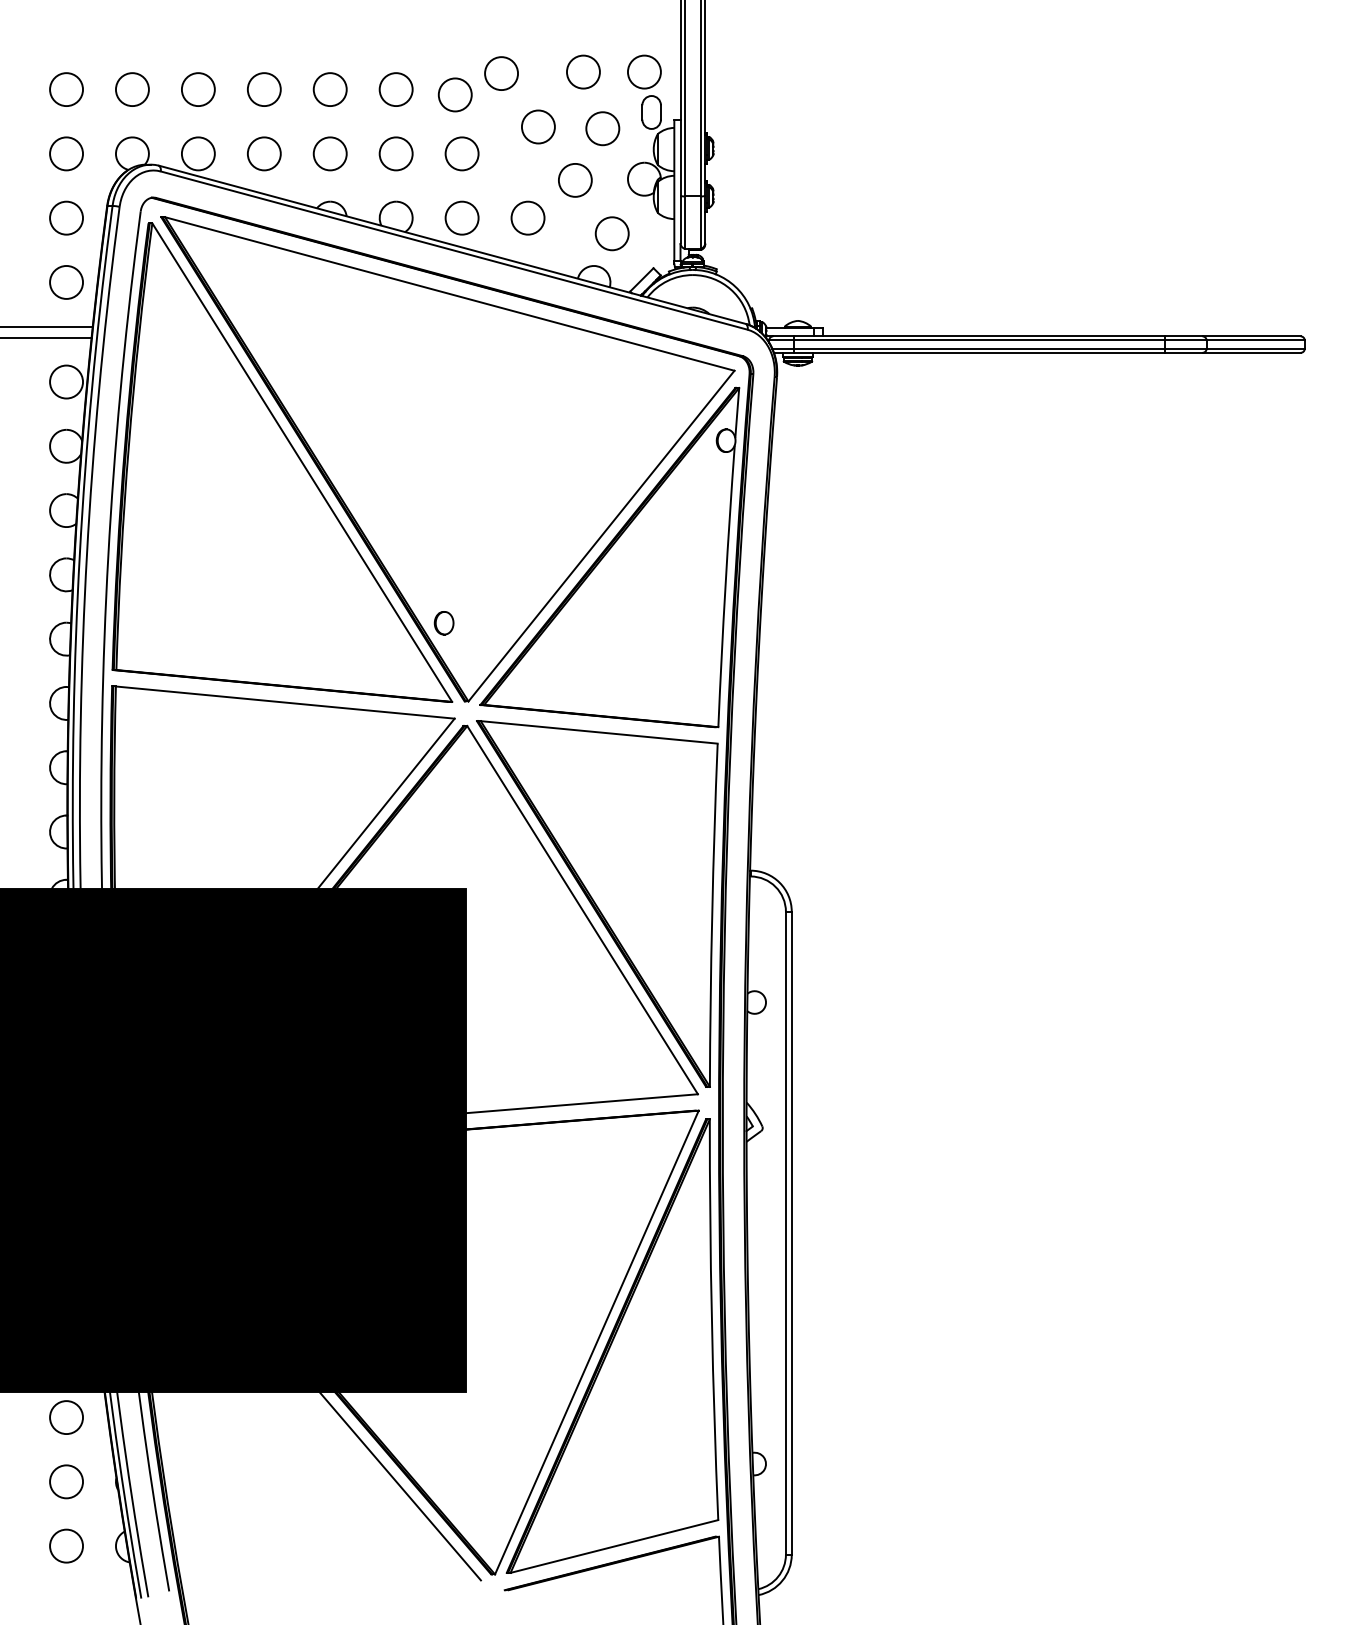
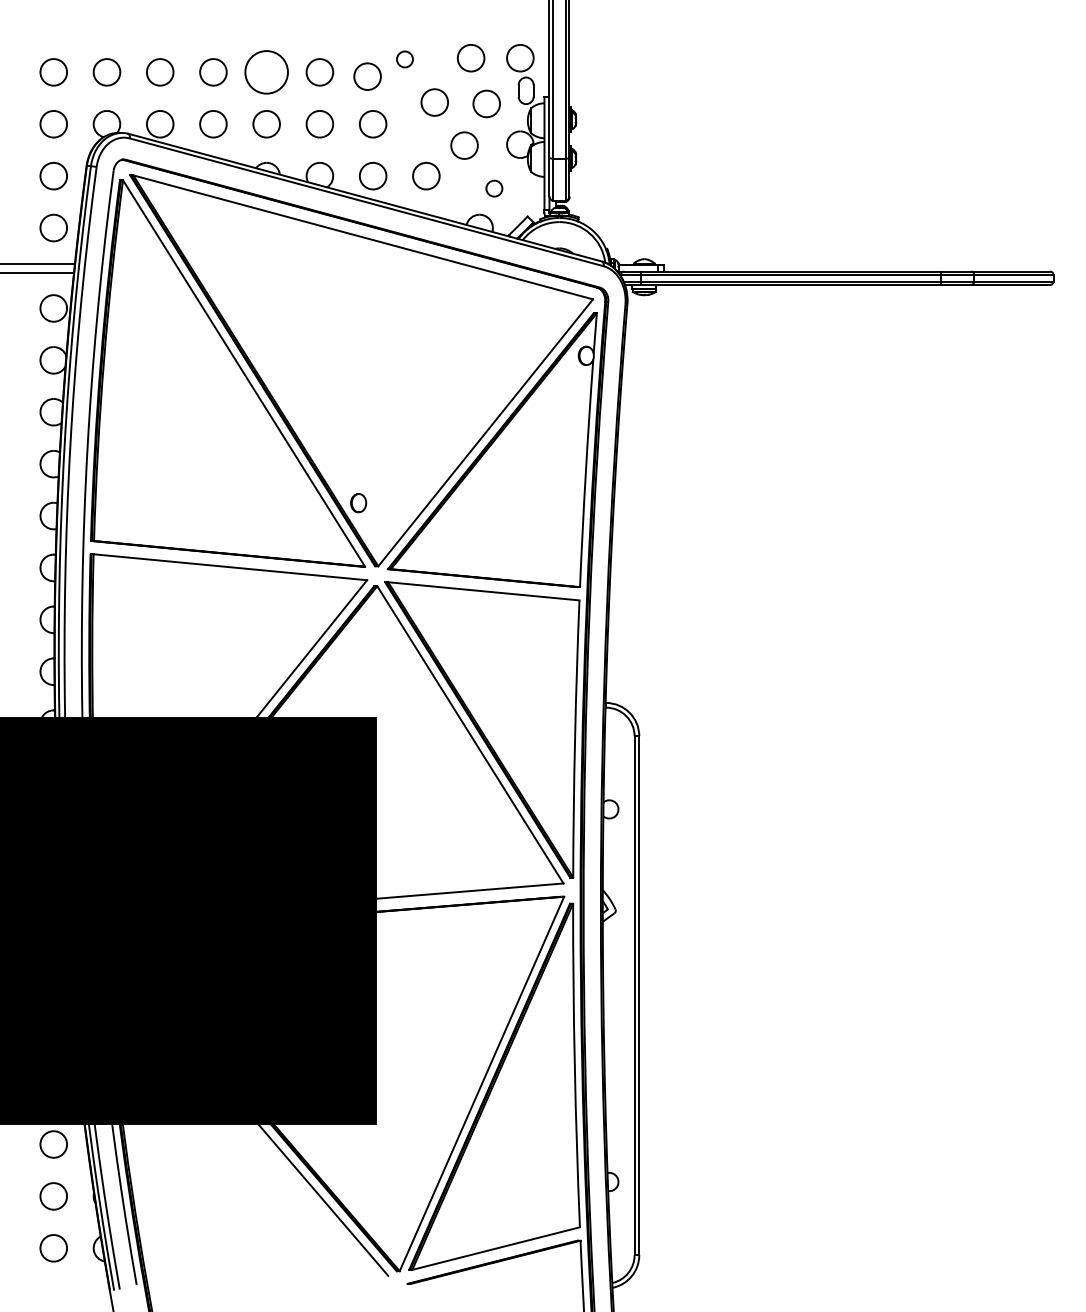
circle: (500, 73) -> (404, 59), size x0.6
circle: (330, 89) -> (266, 72), size x1.6
circle: (612, 233) -> (494, 188), size x0.6

